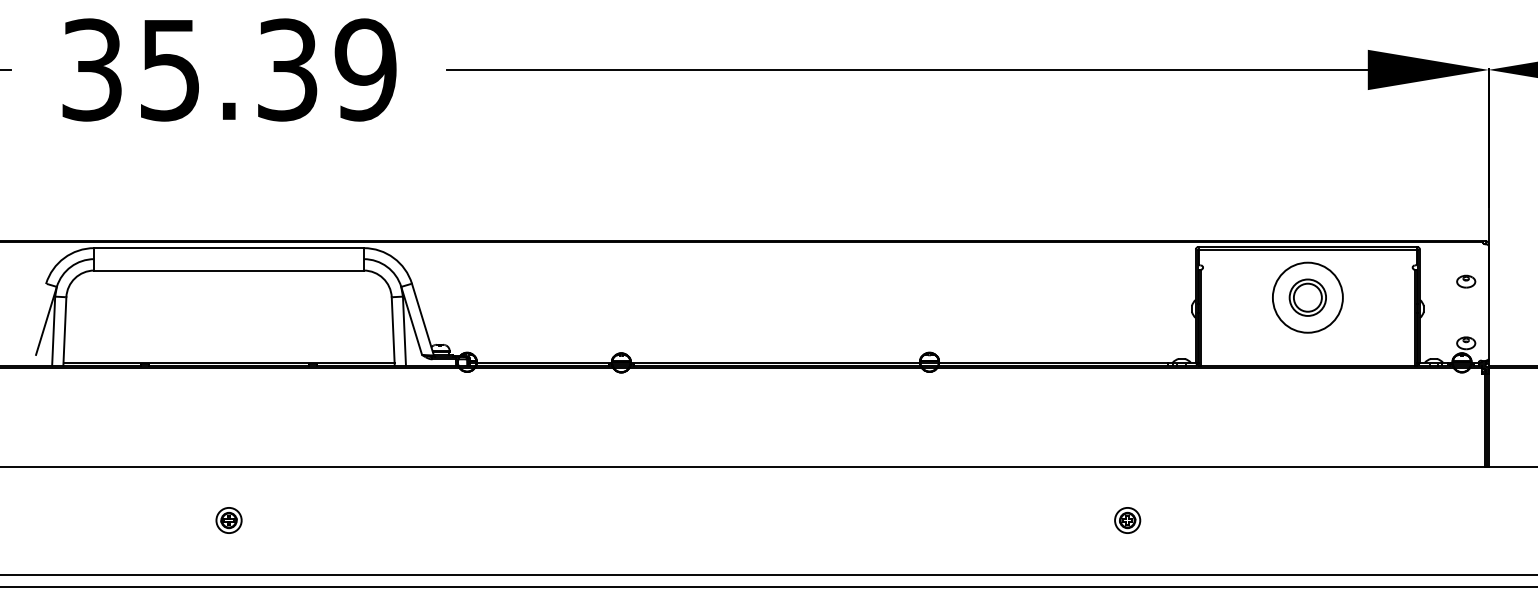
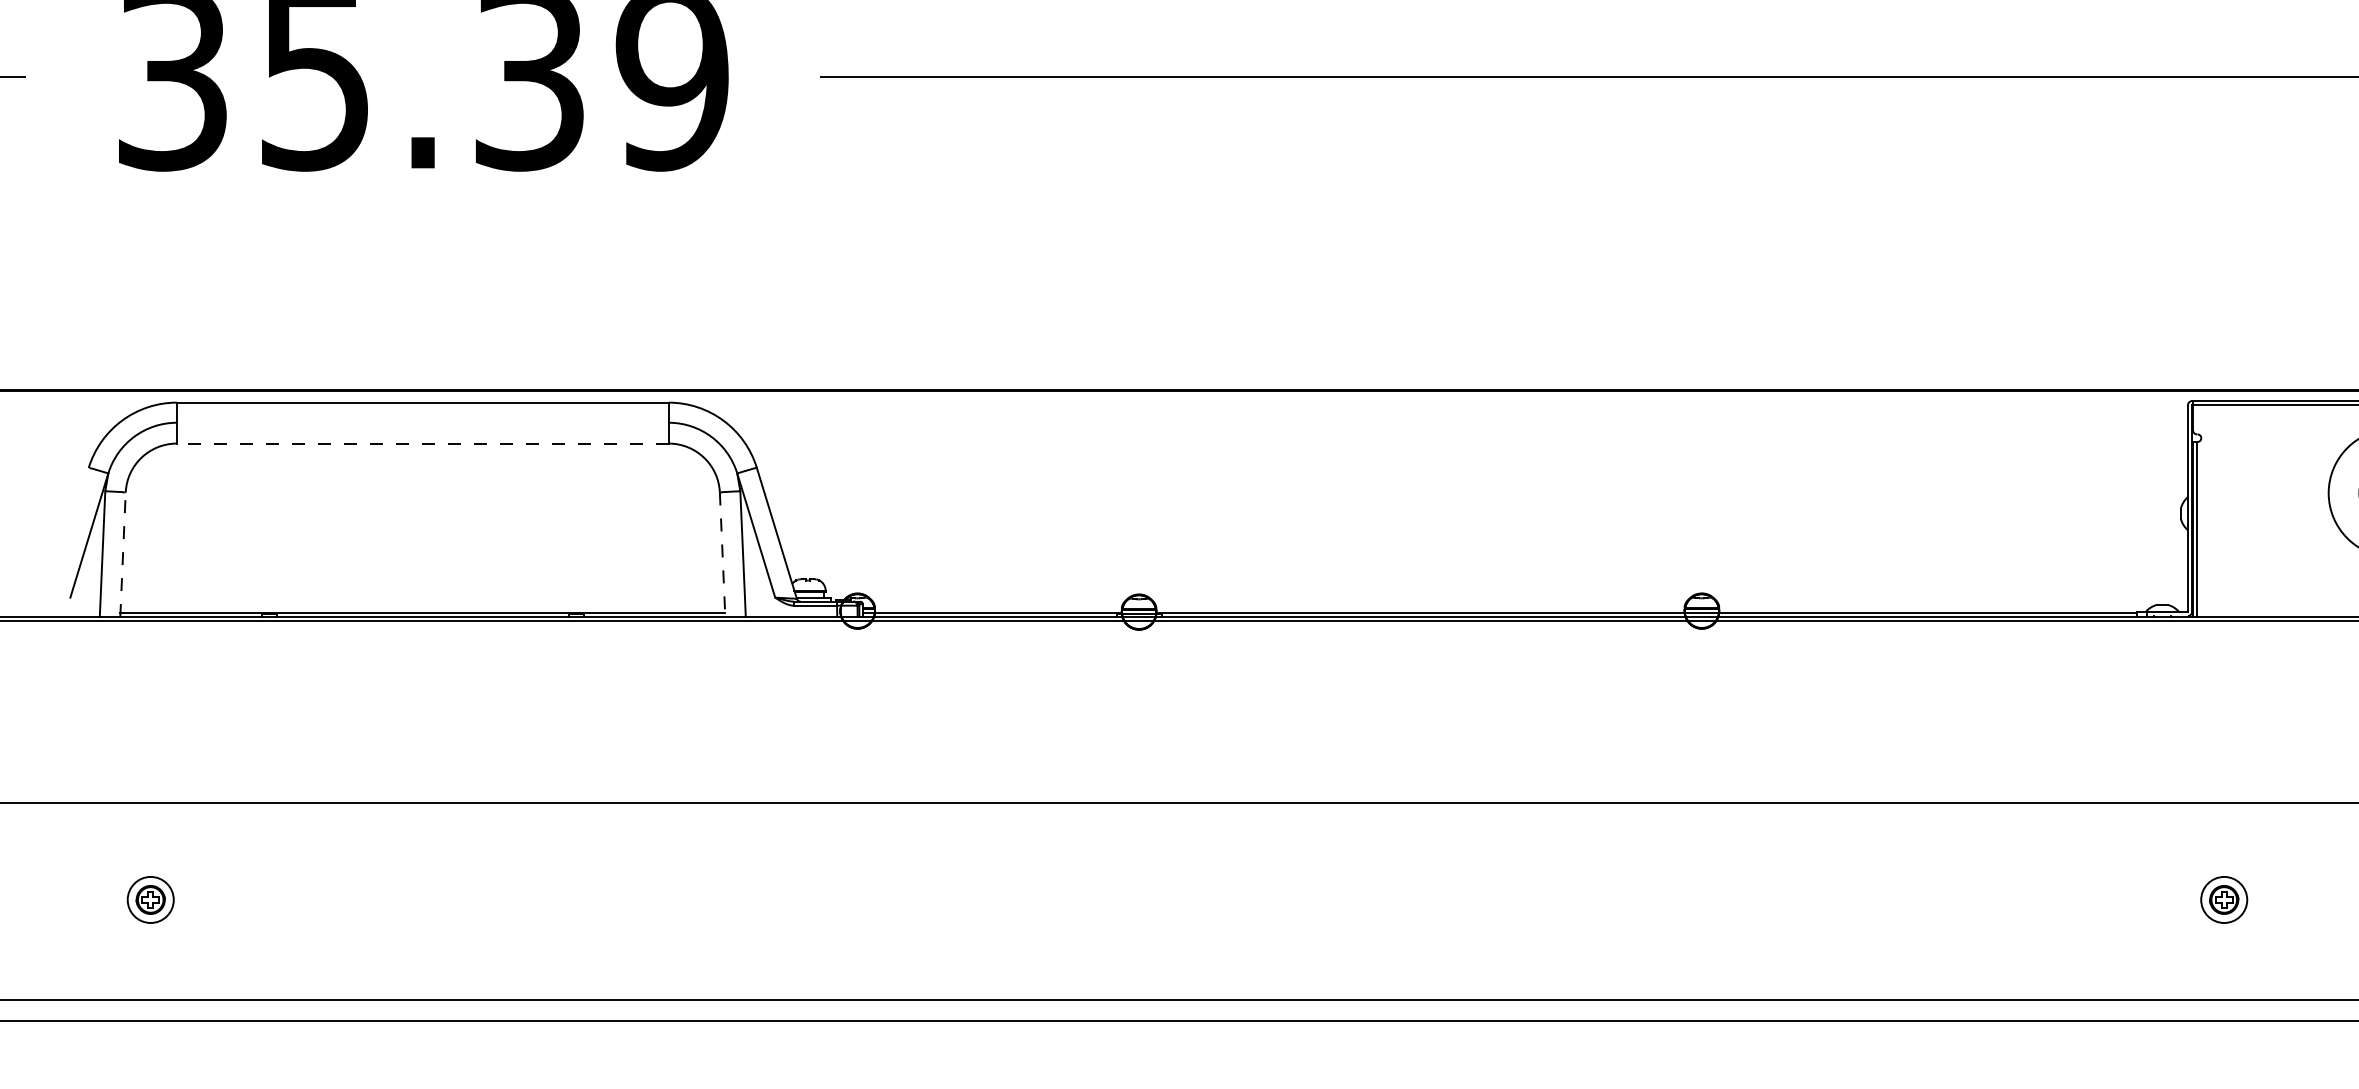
line: (229, 270) -> (423, 443), solid -> dashed
line: (64, 330) -> (122, 553), solid -> dashed
line: (393, 331) -> (723, 554), solid -> dashed
part: (228, 520) -> (149, 899), moved
part: (1127, 520) -> (2223, 899), moved

